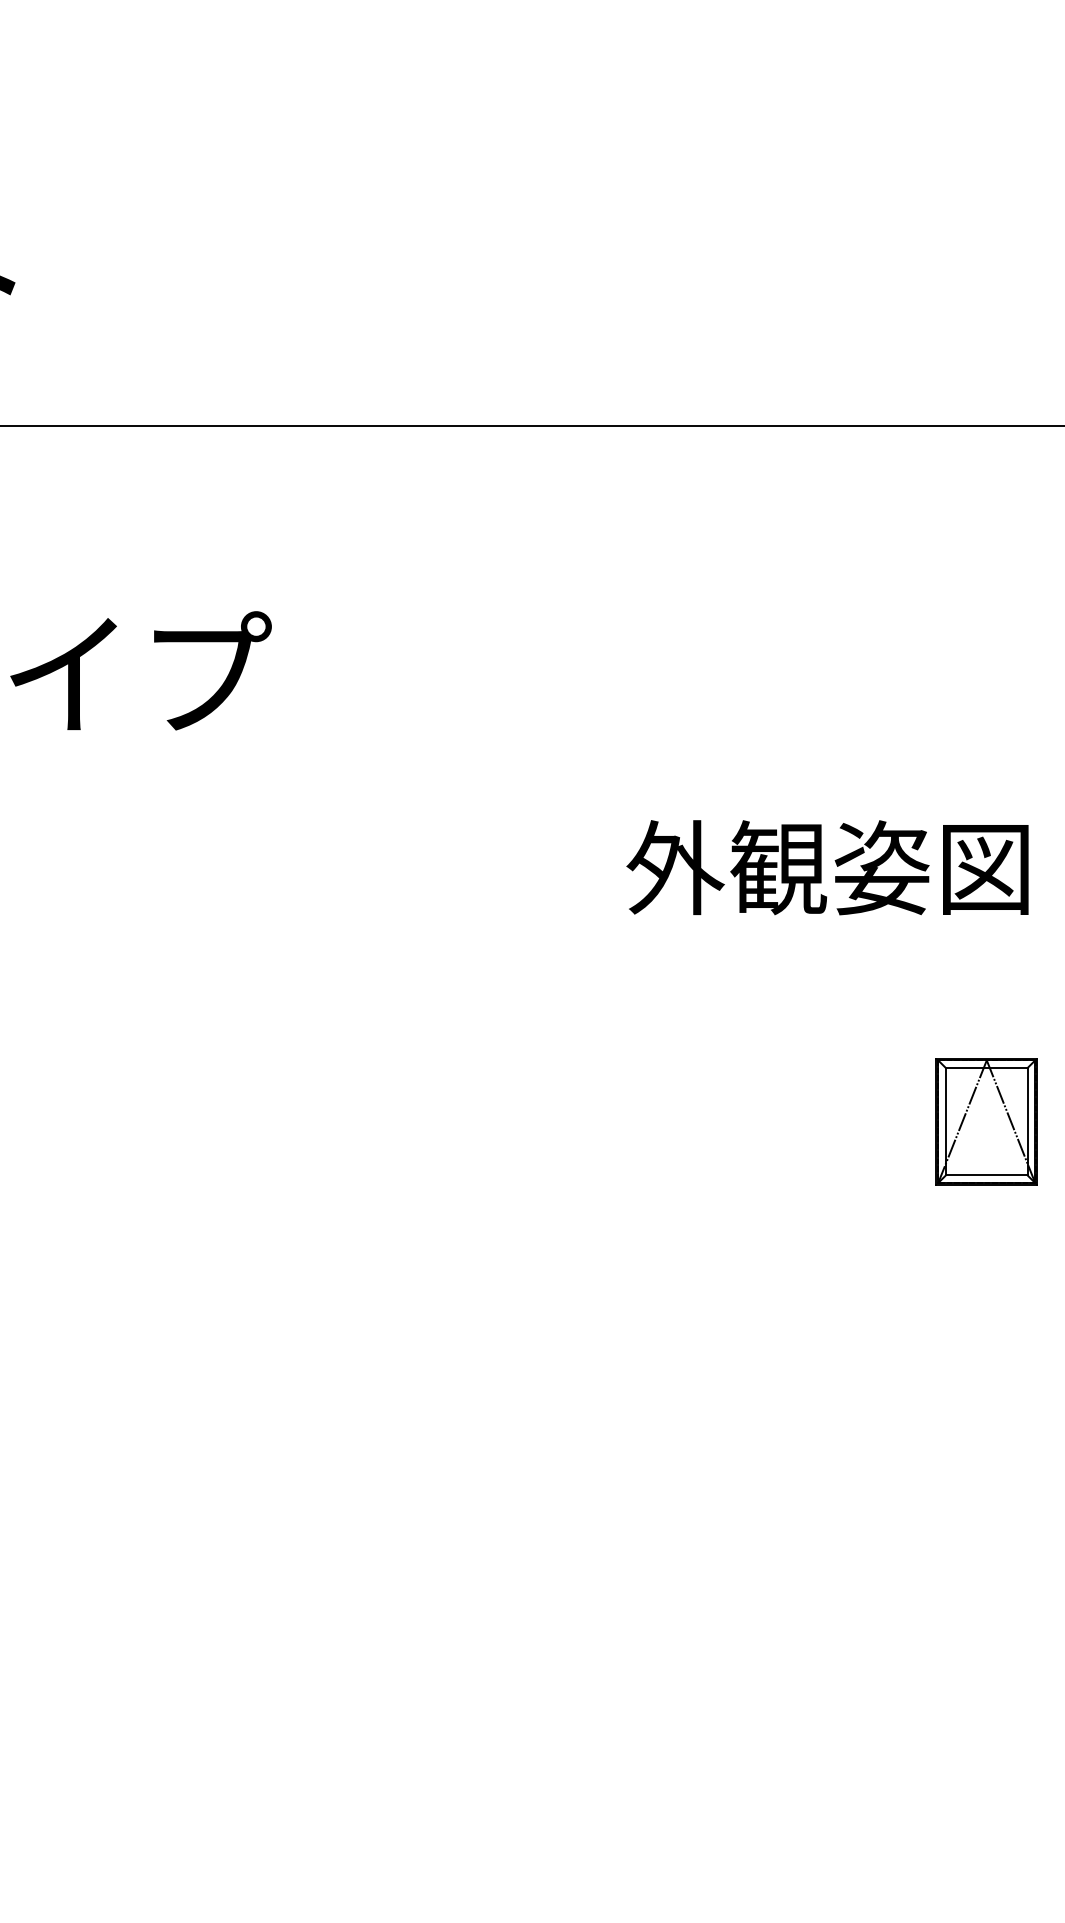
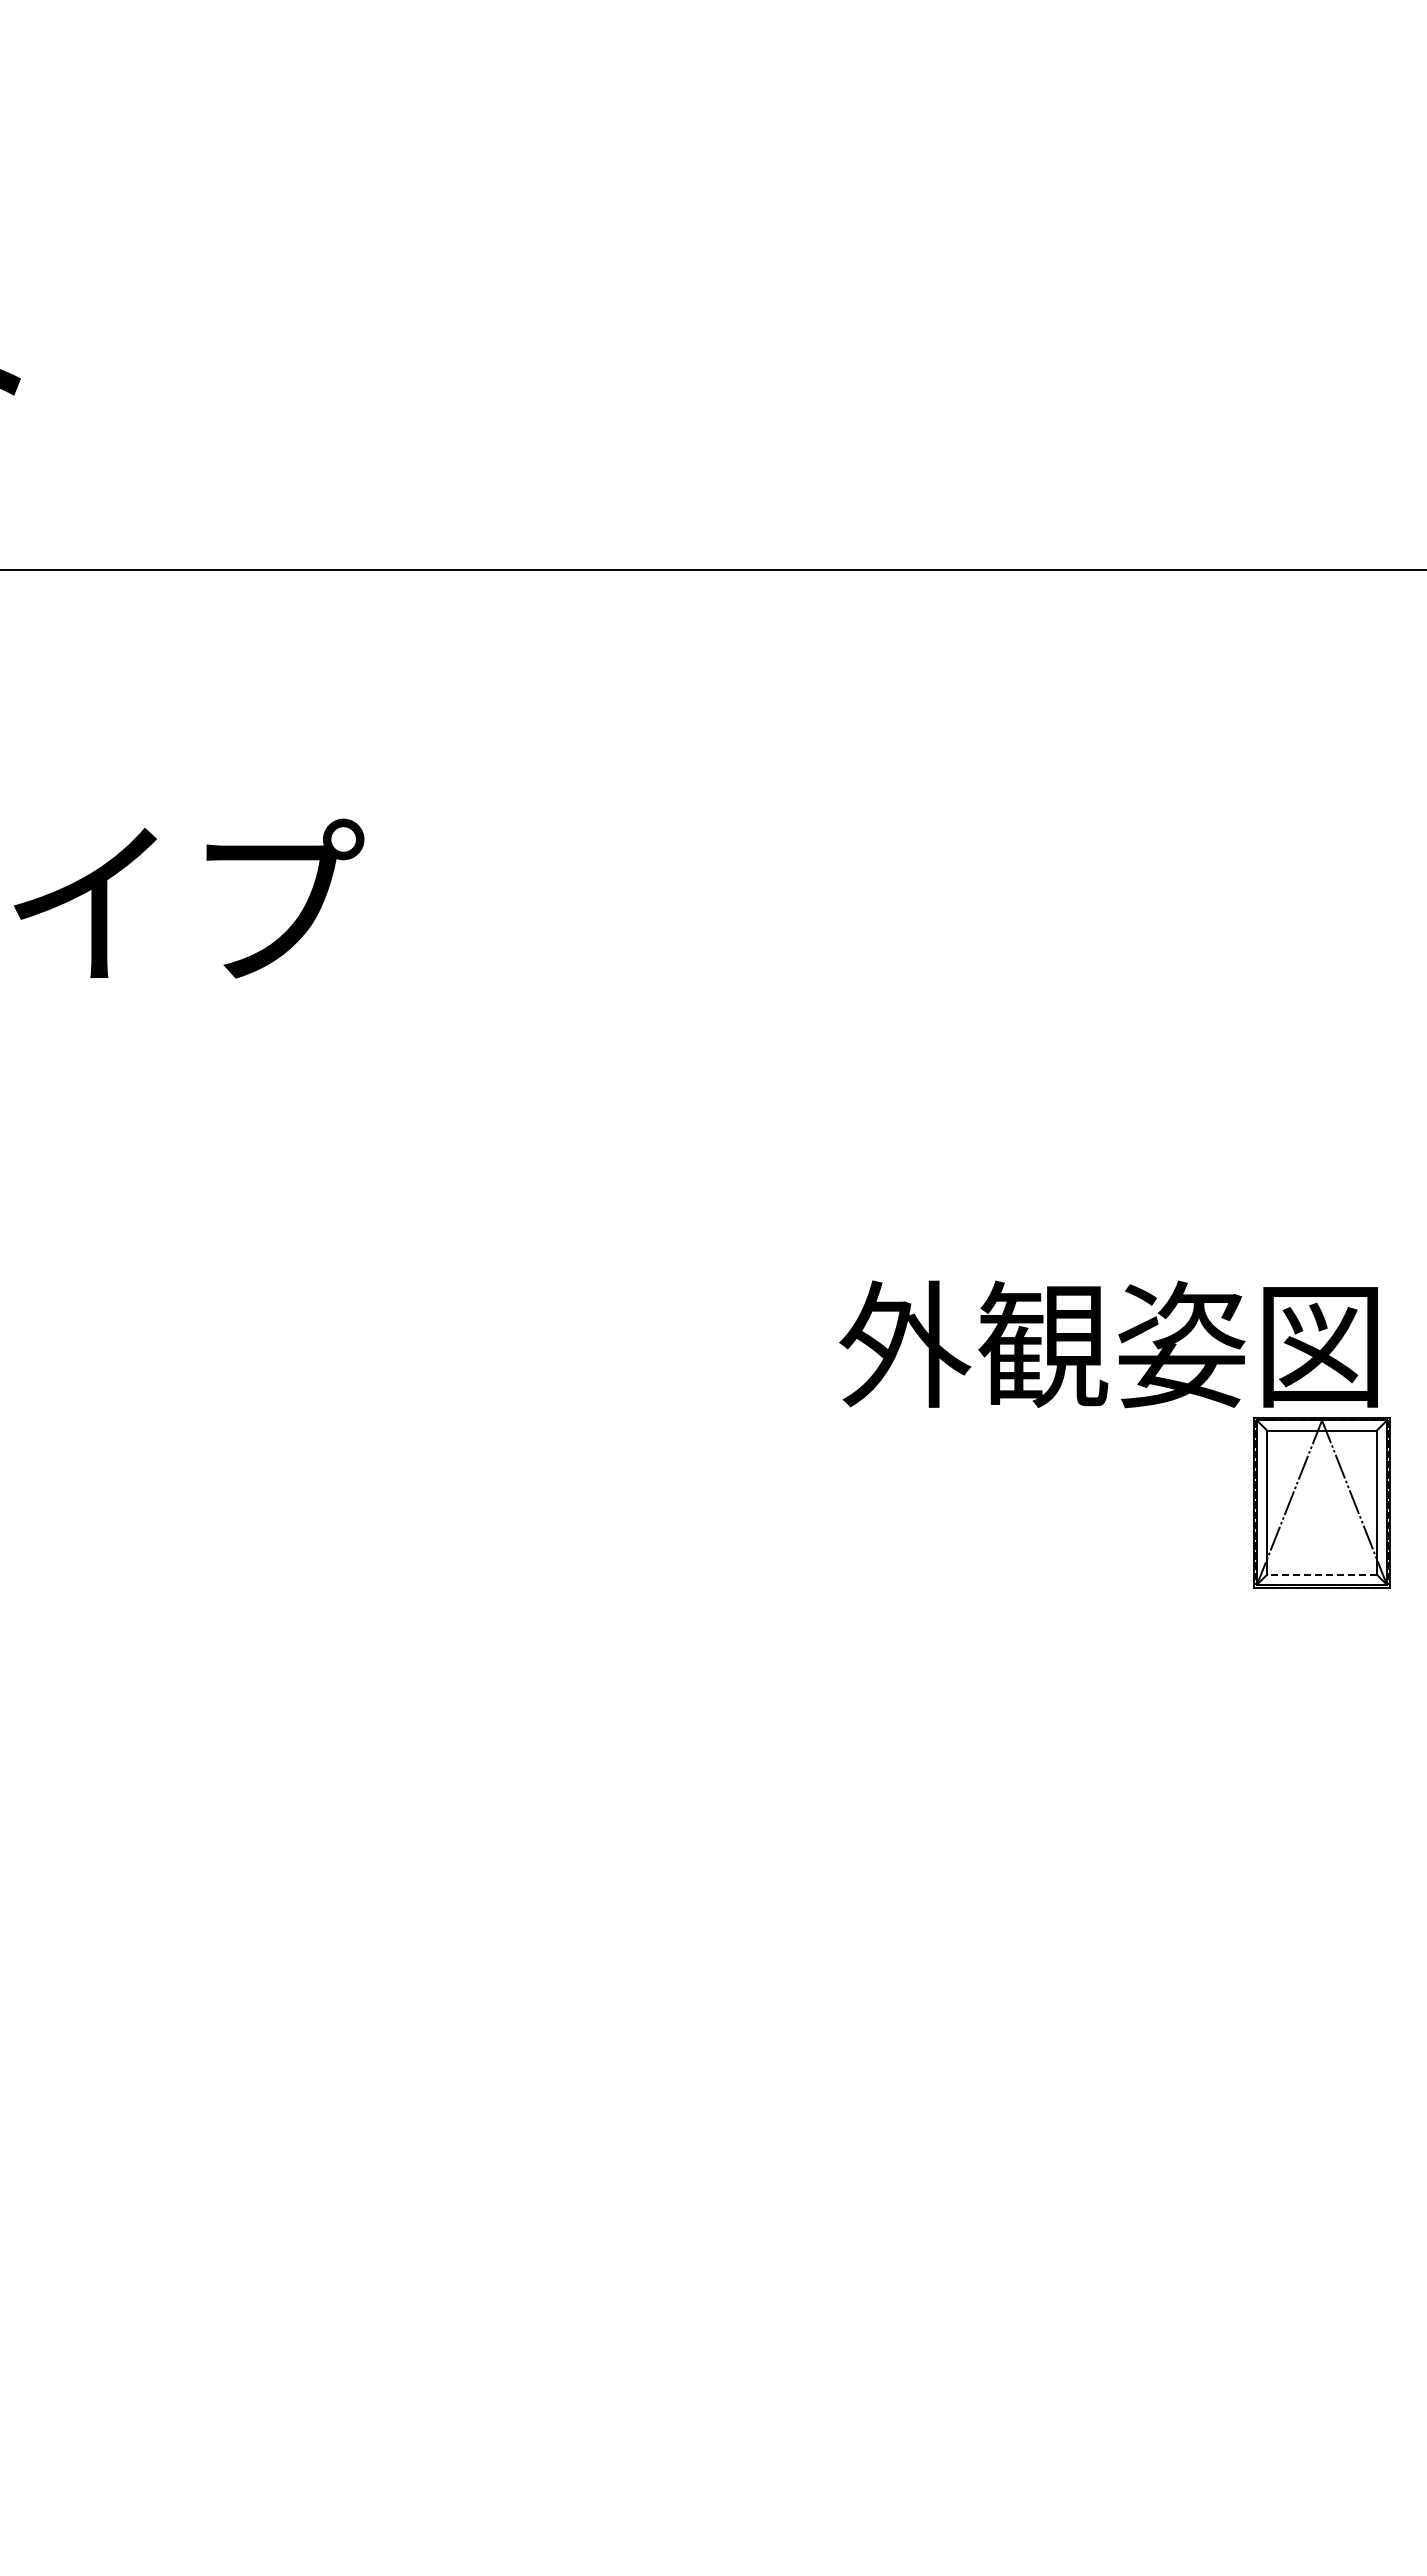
text: (827, 867) -> (1108, 1344), moved
line: (986, 1175) -> (1321, 1574), solid -> dashed

